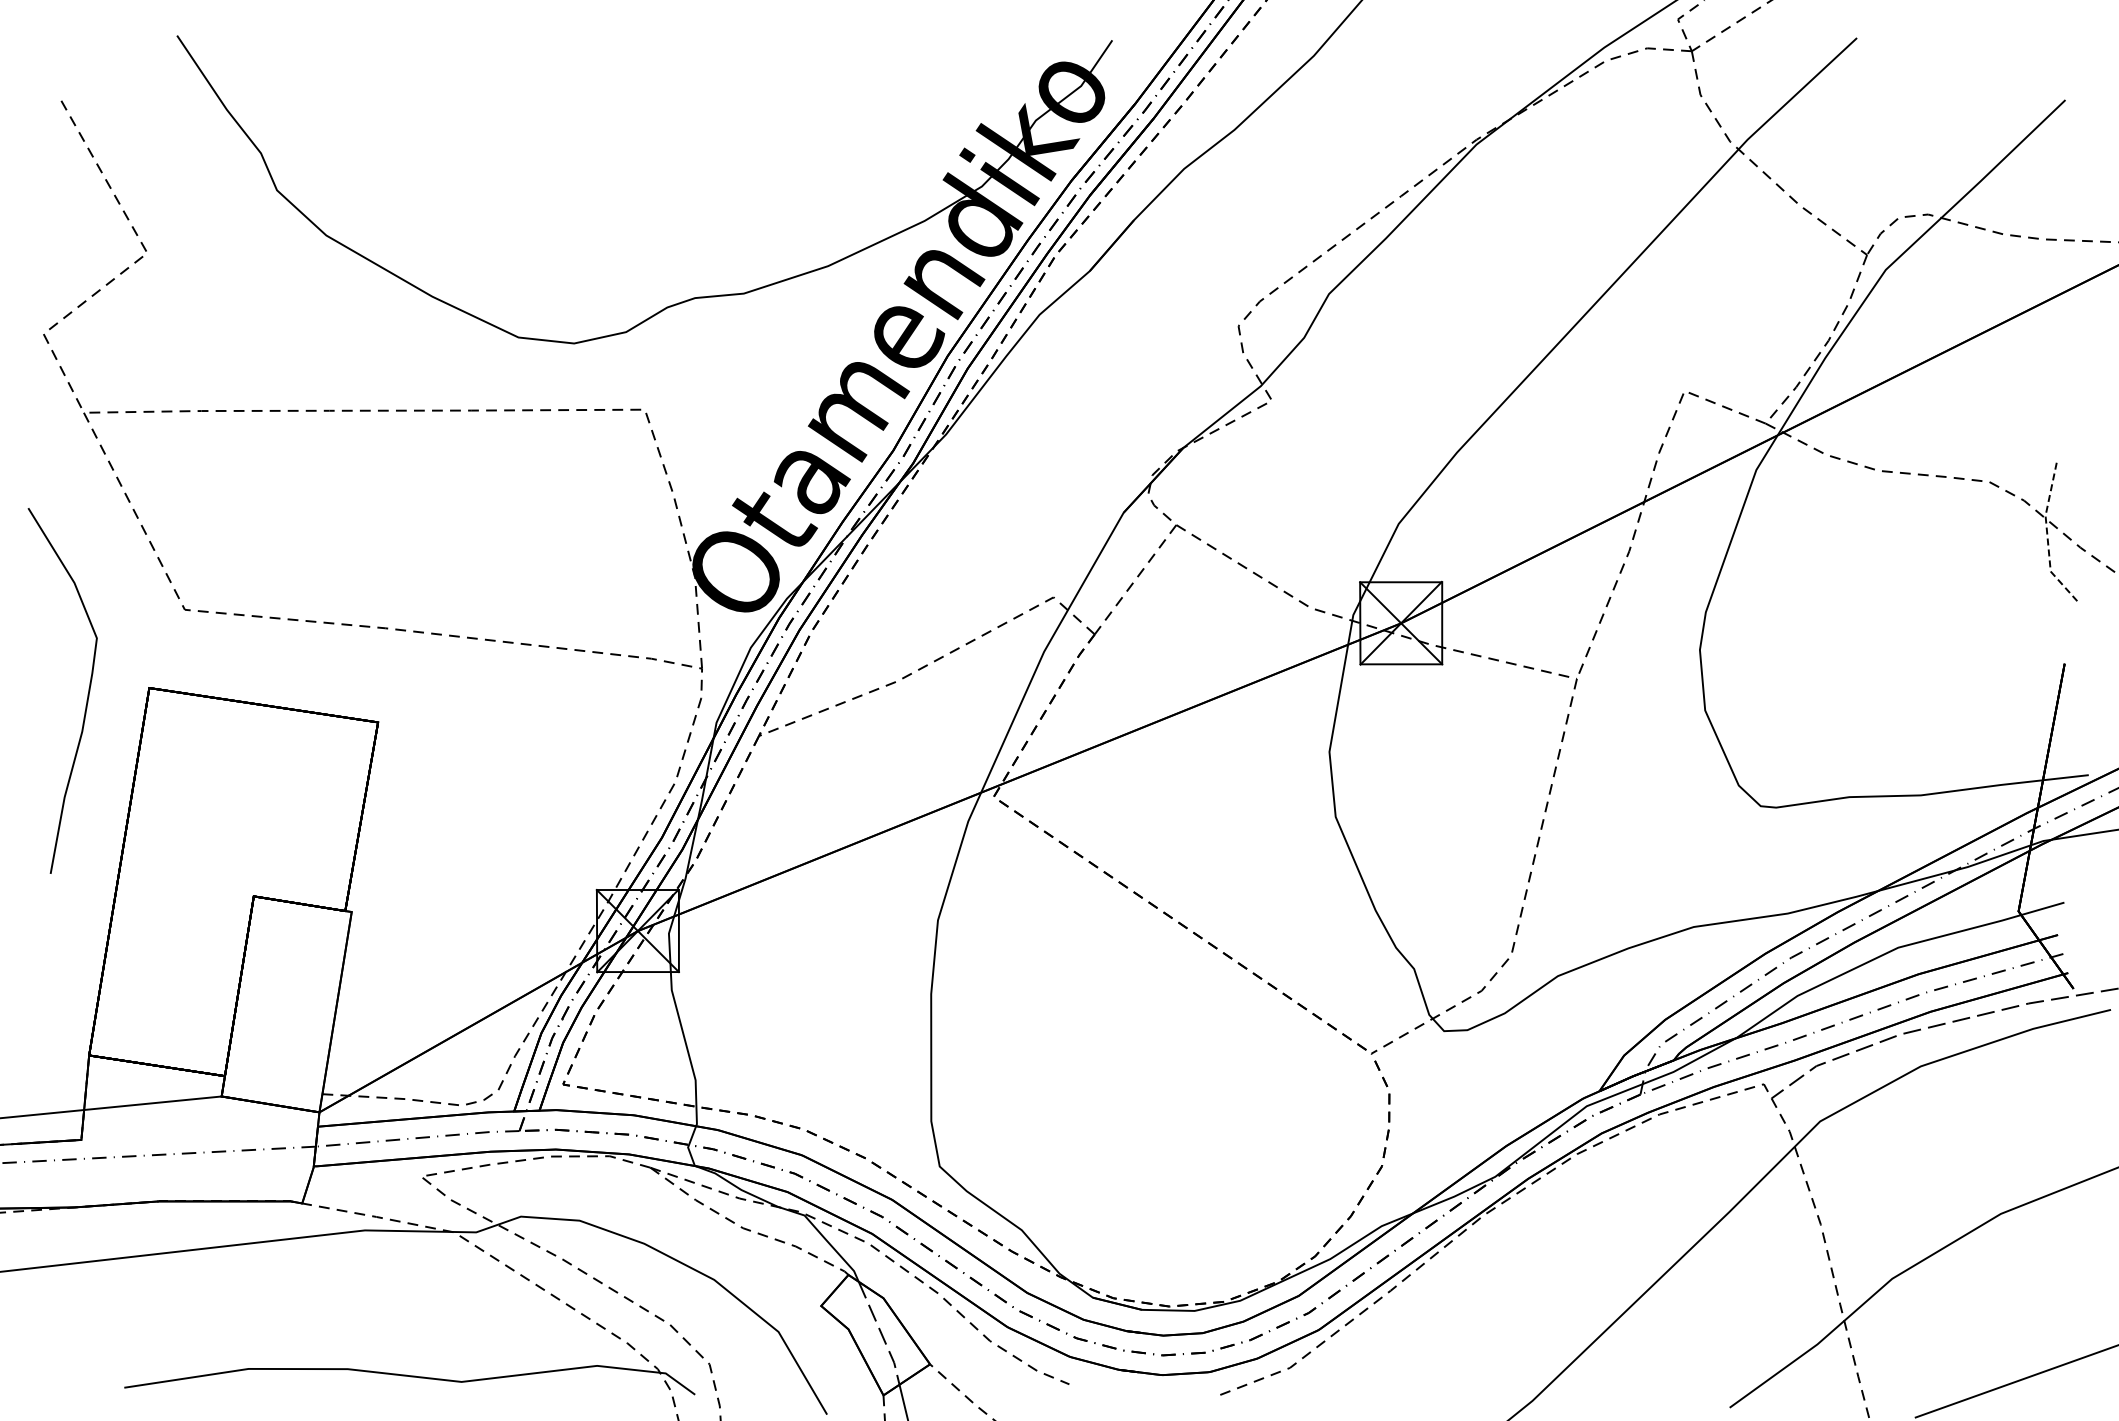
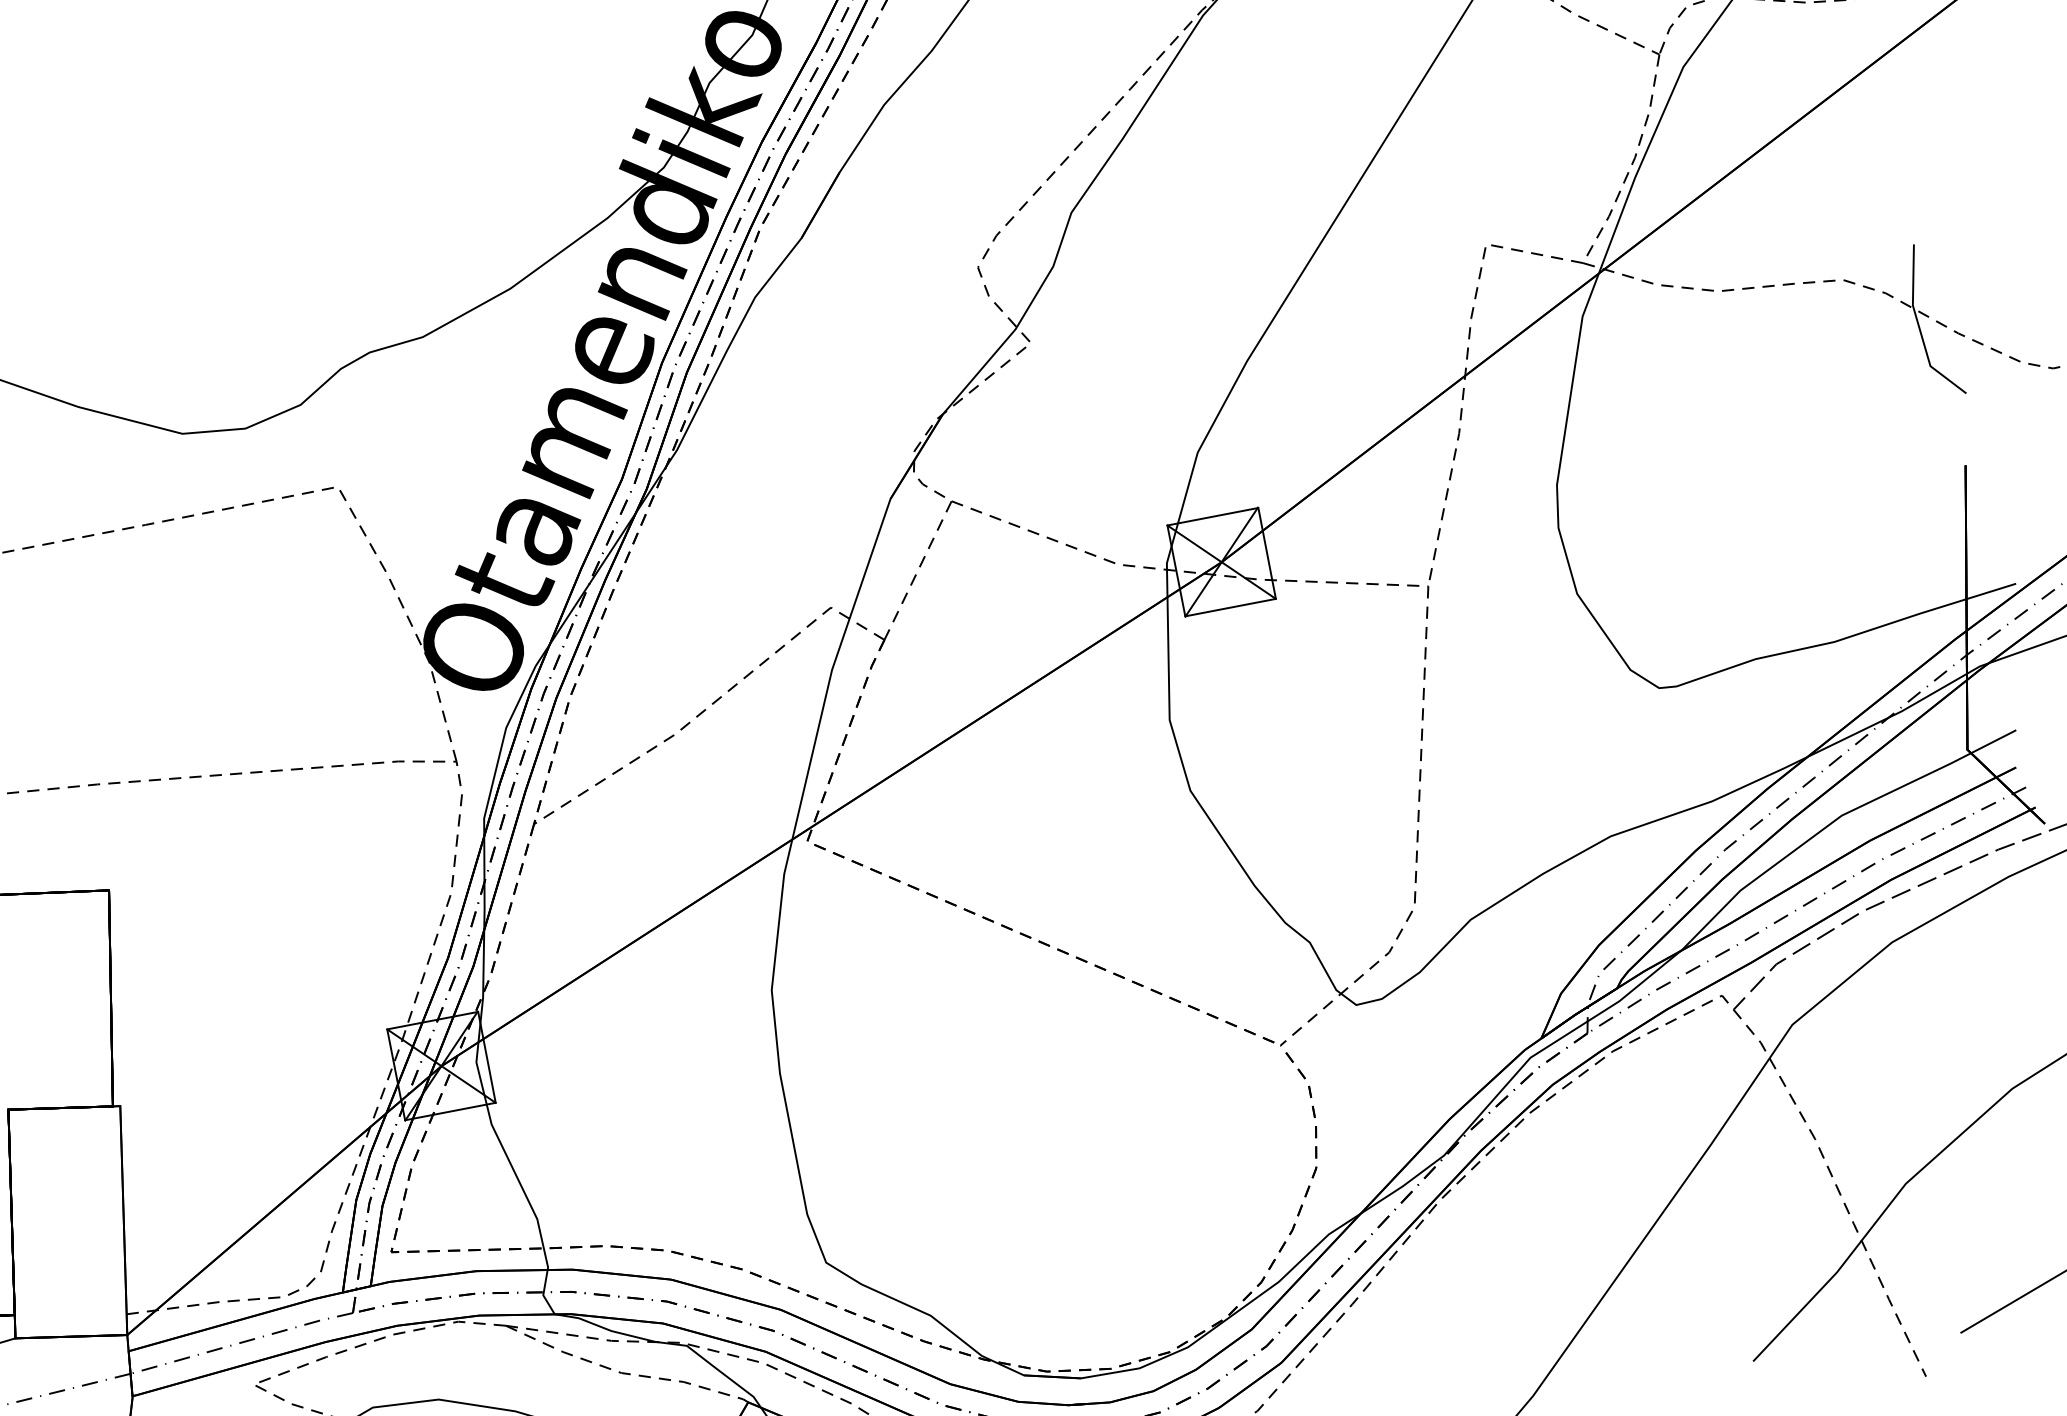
line: (2047, 536) -> (1919, 328), dashed -> solid

